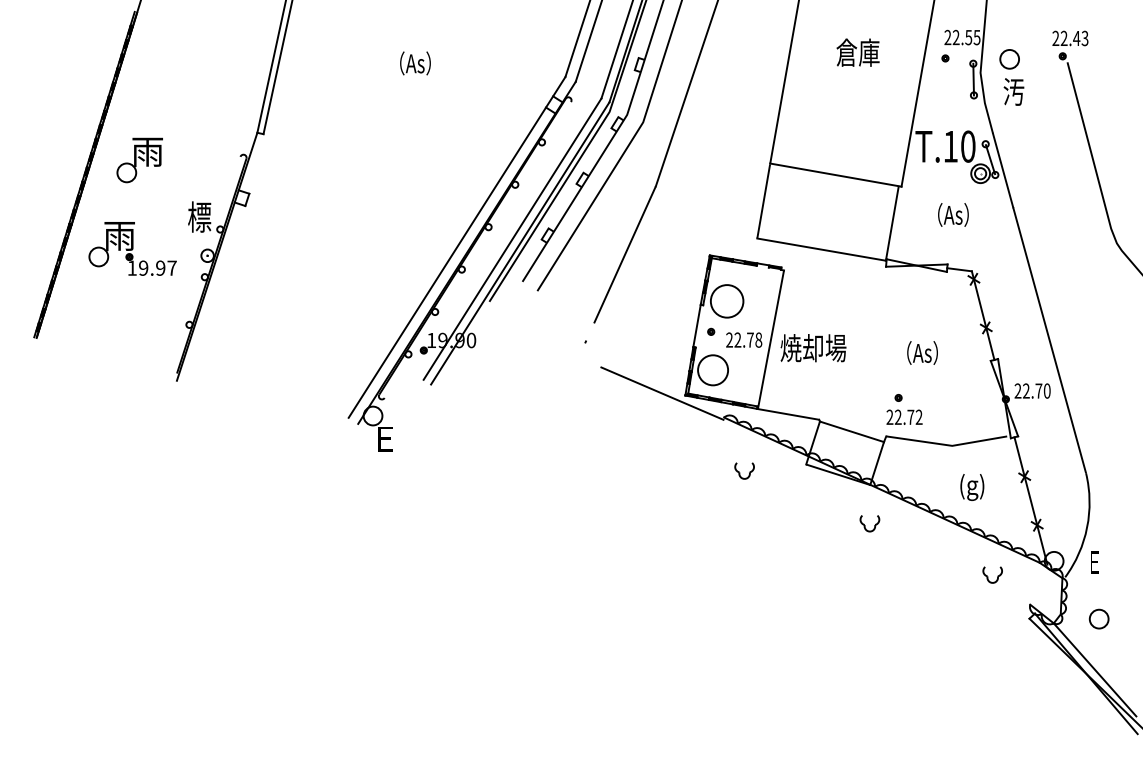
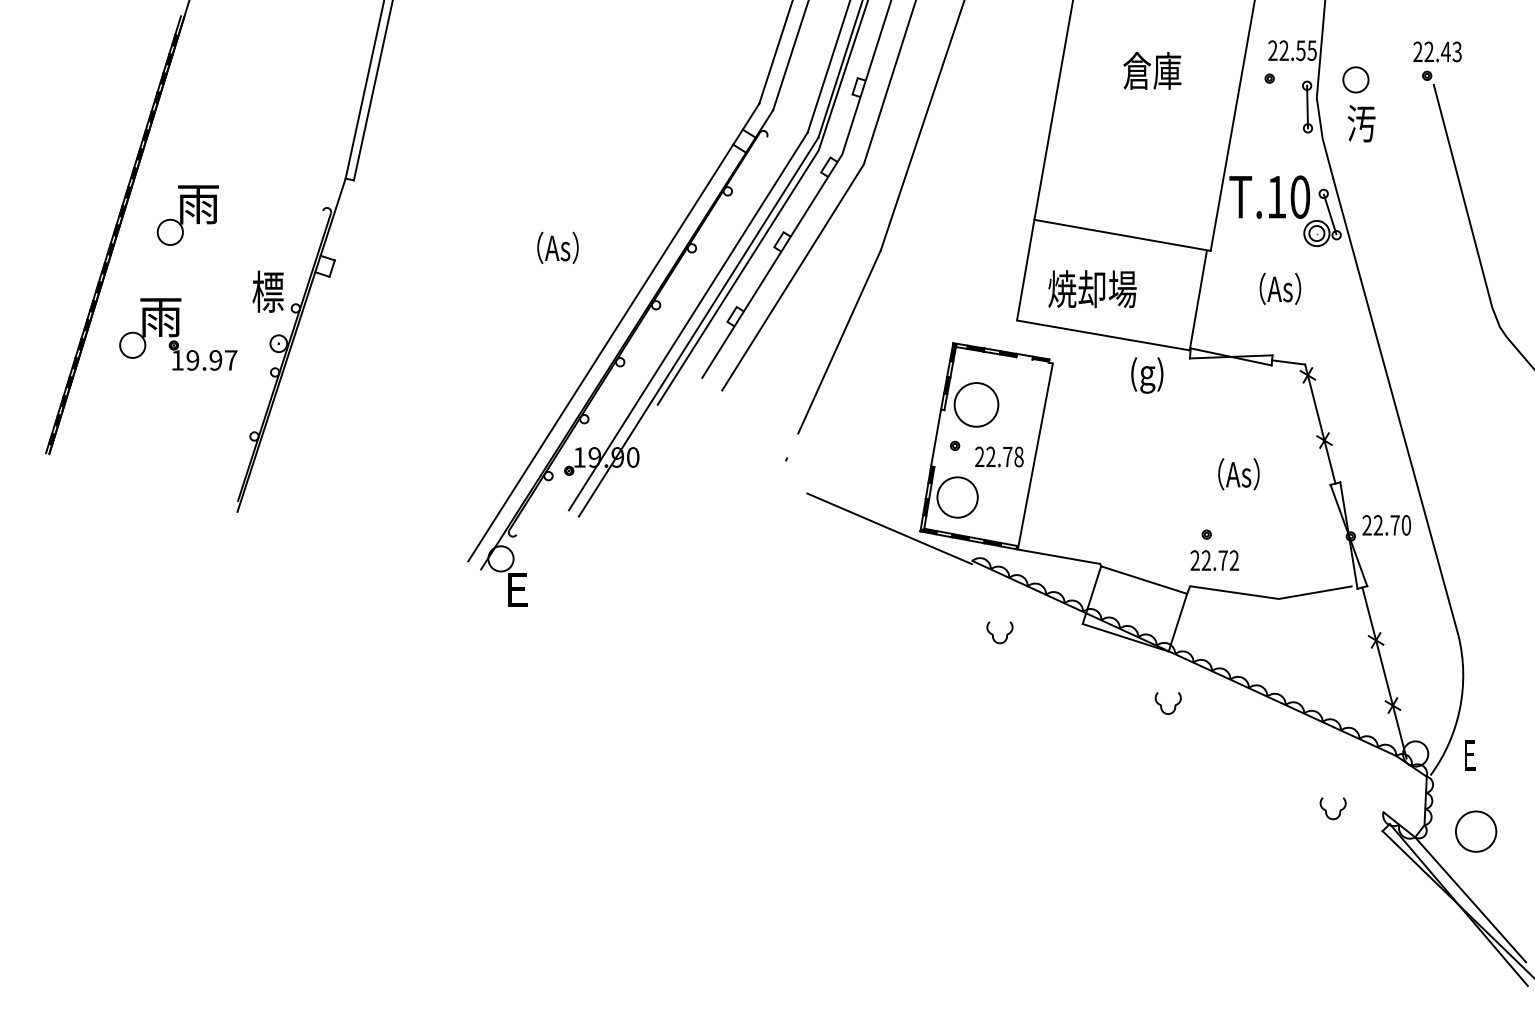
text: (415, 63) -> (558, 247), moved
text: (813, 348) -> (1092, 289), moved
text: (972, 487) -> (1147, 375), moved
part: (992, 574) -> (1332, 807), moved
circle: (1098, 618) -> (1475, 830), size x1.6

